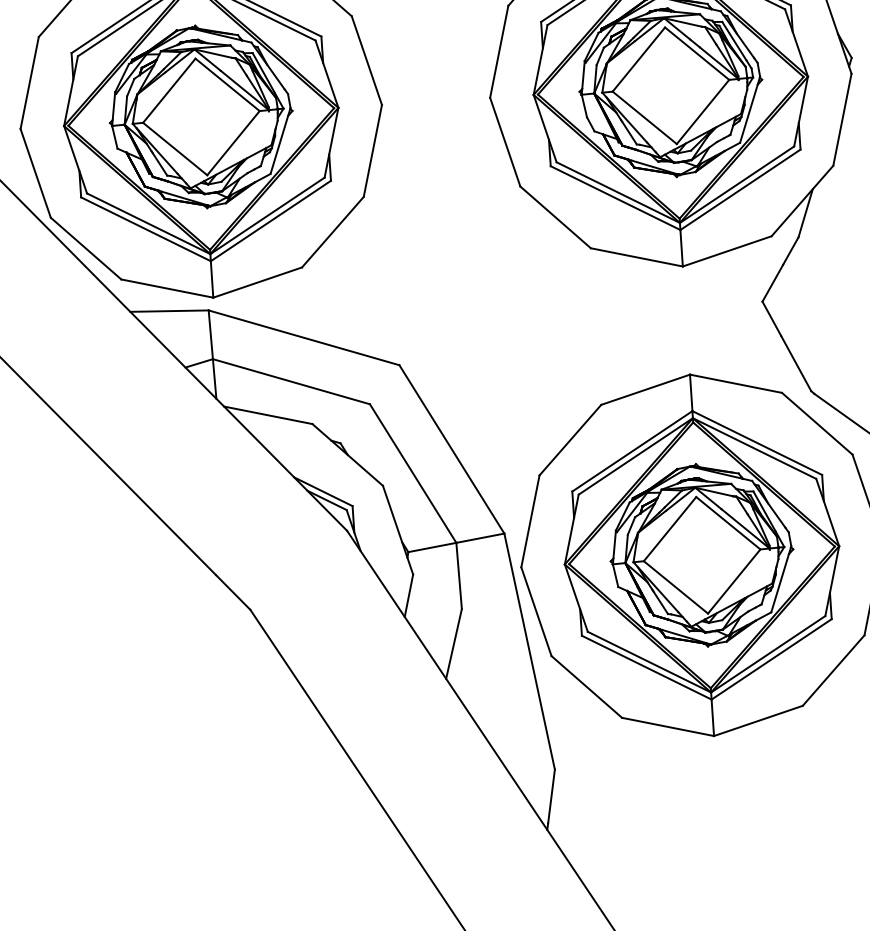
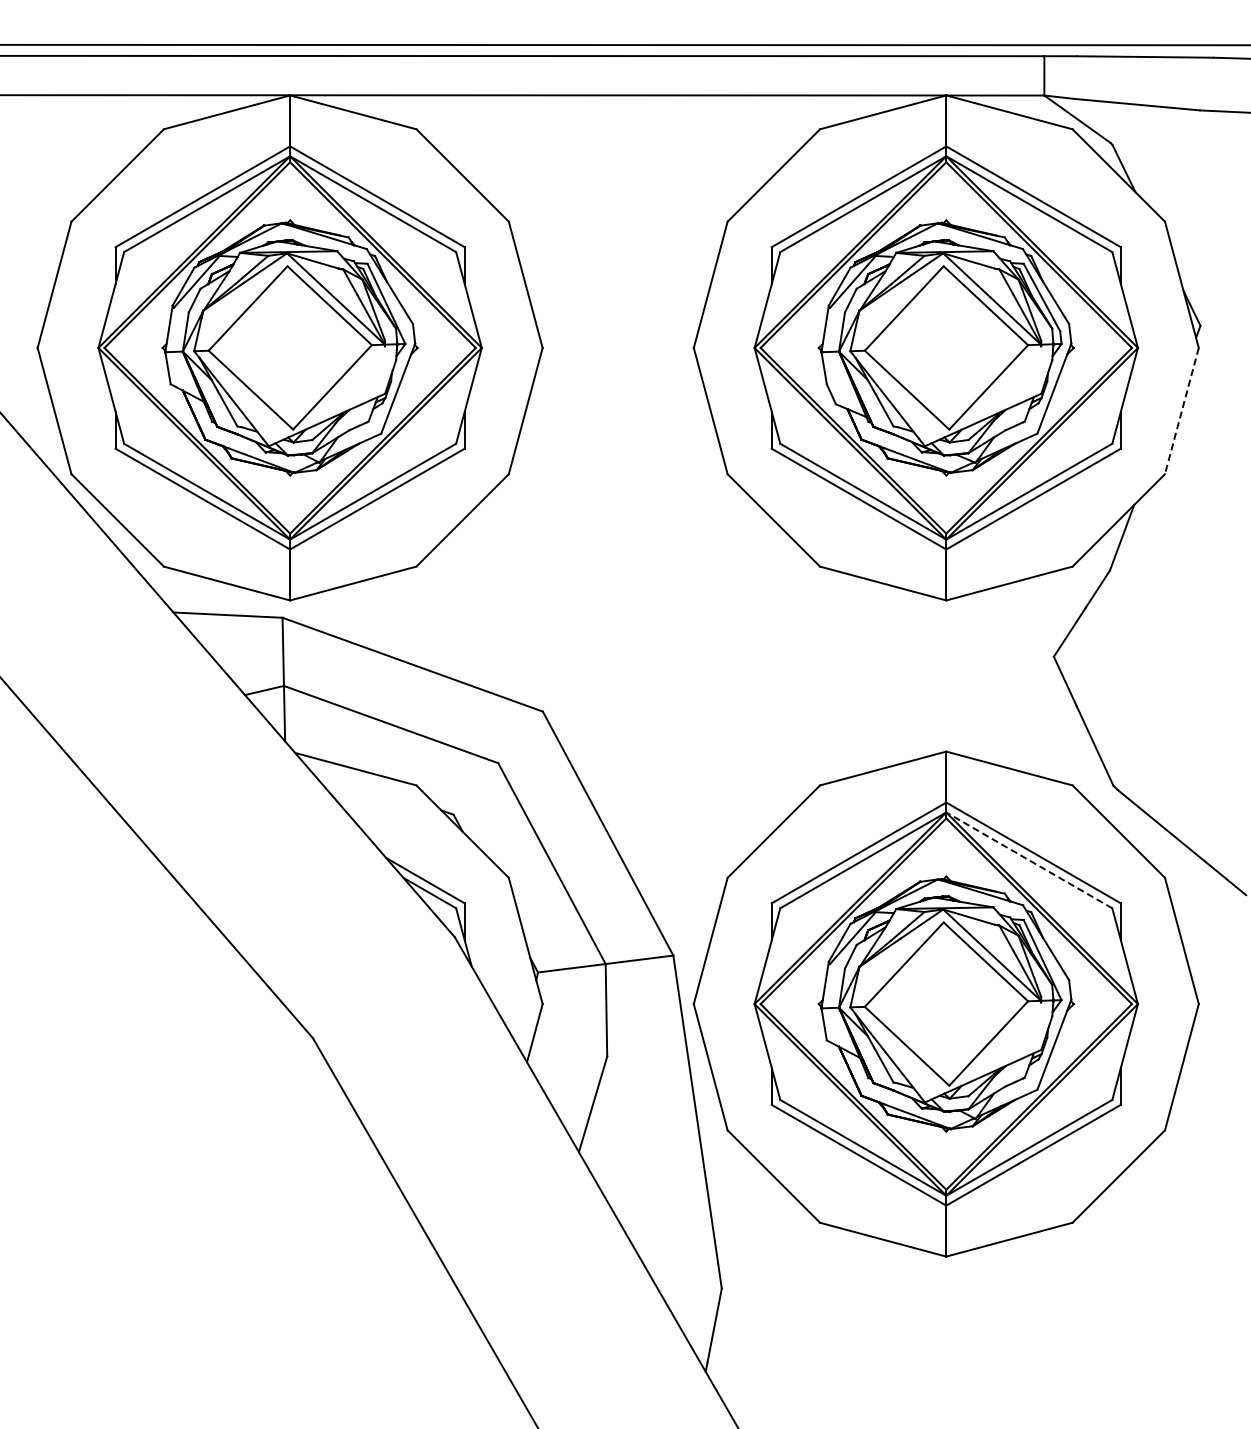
line: (842, 120) -> (1181, 411), solid -> dashed
line: (754, 448) -> (1029, 860), solid -> dashed

